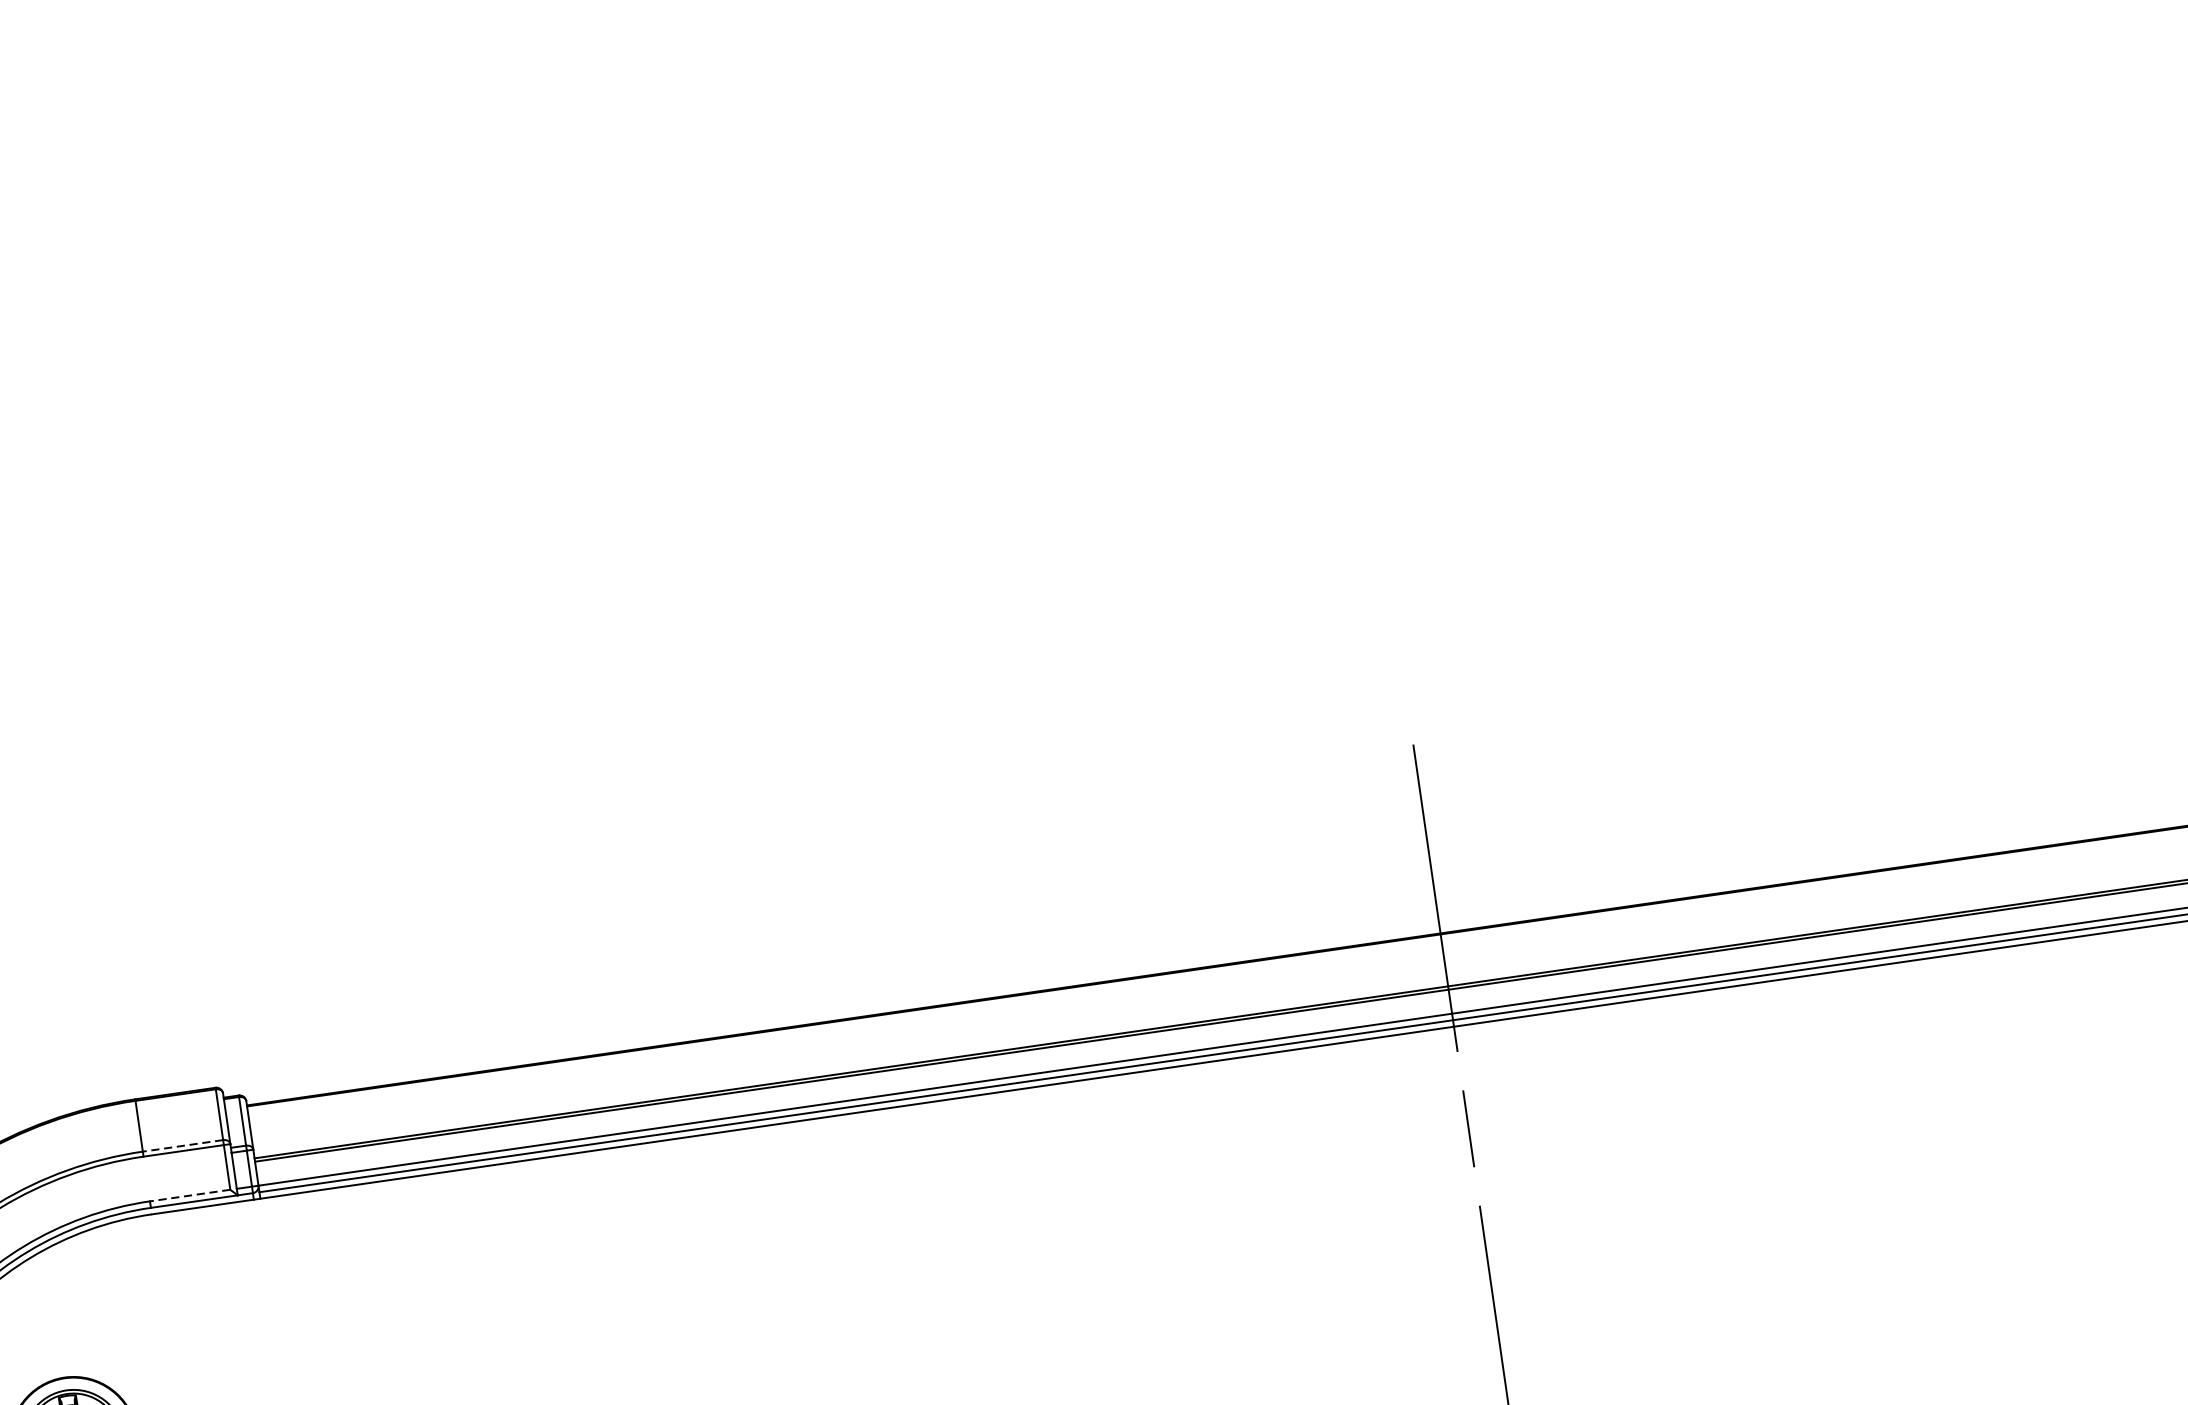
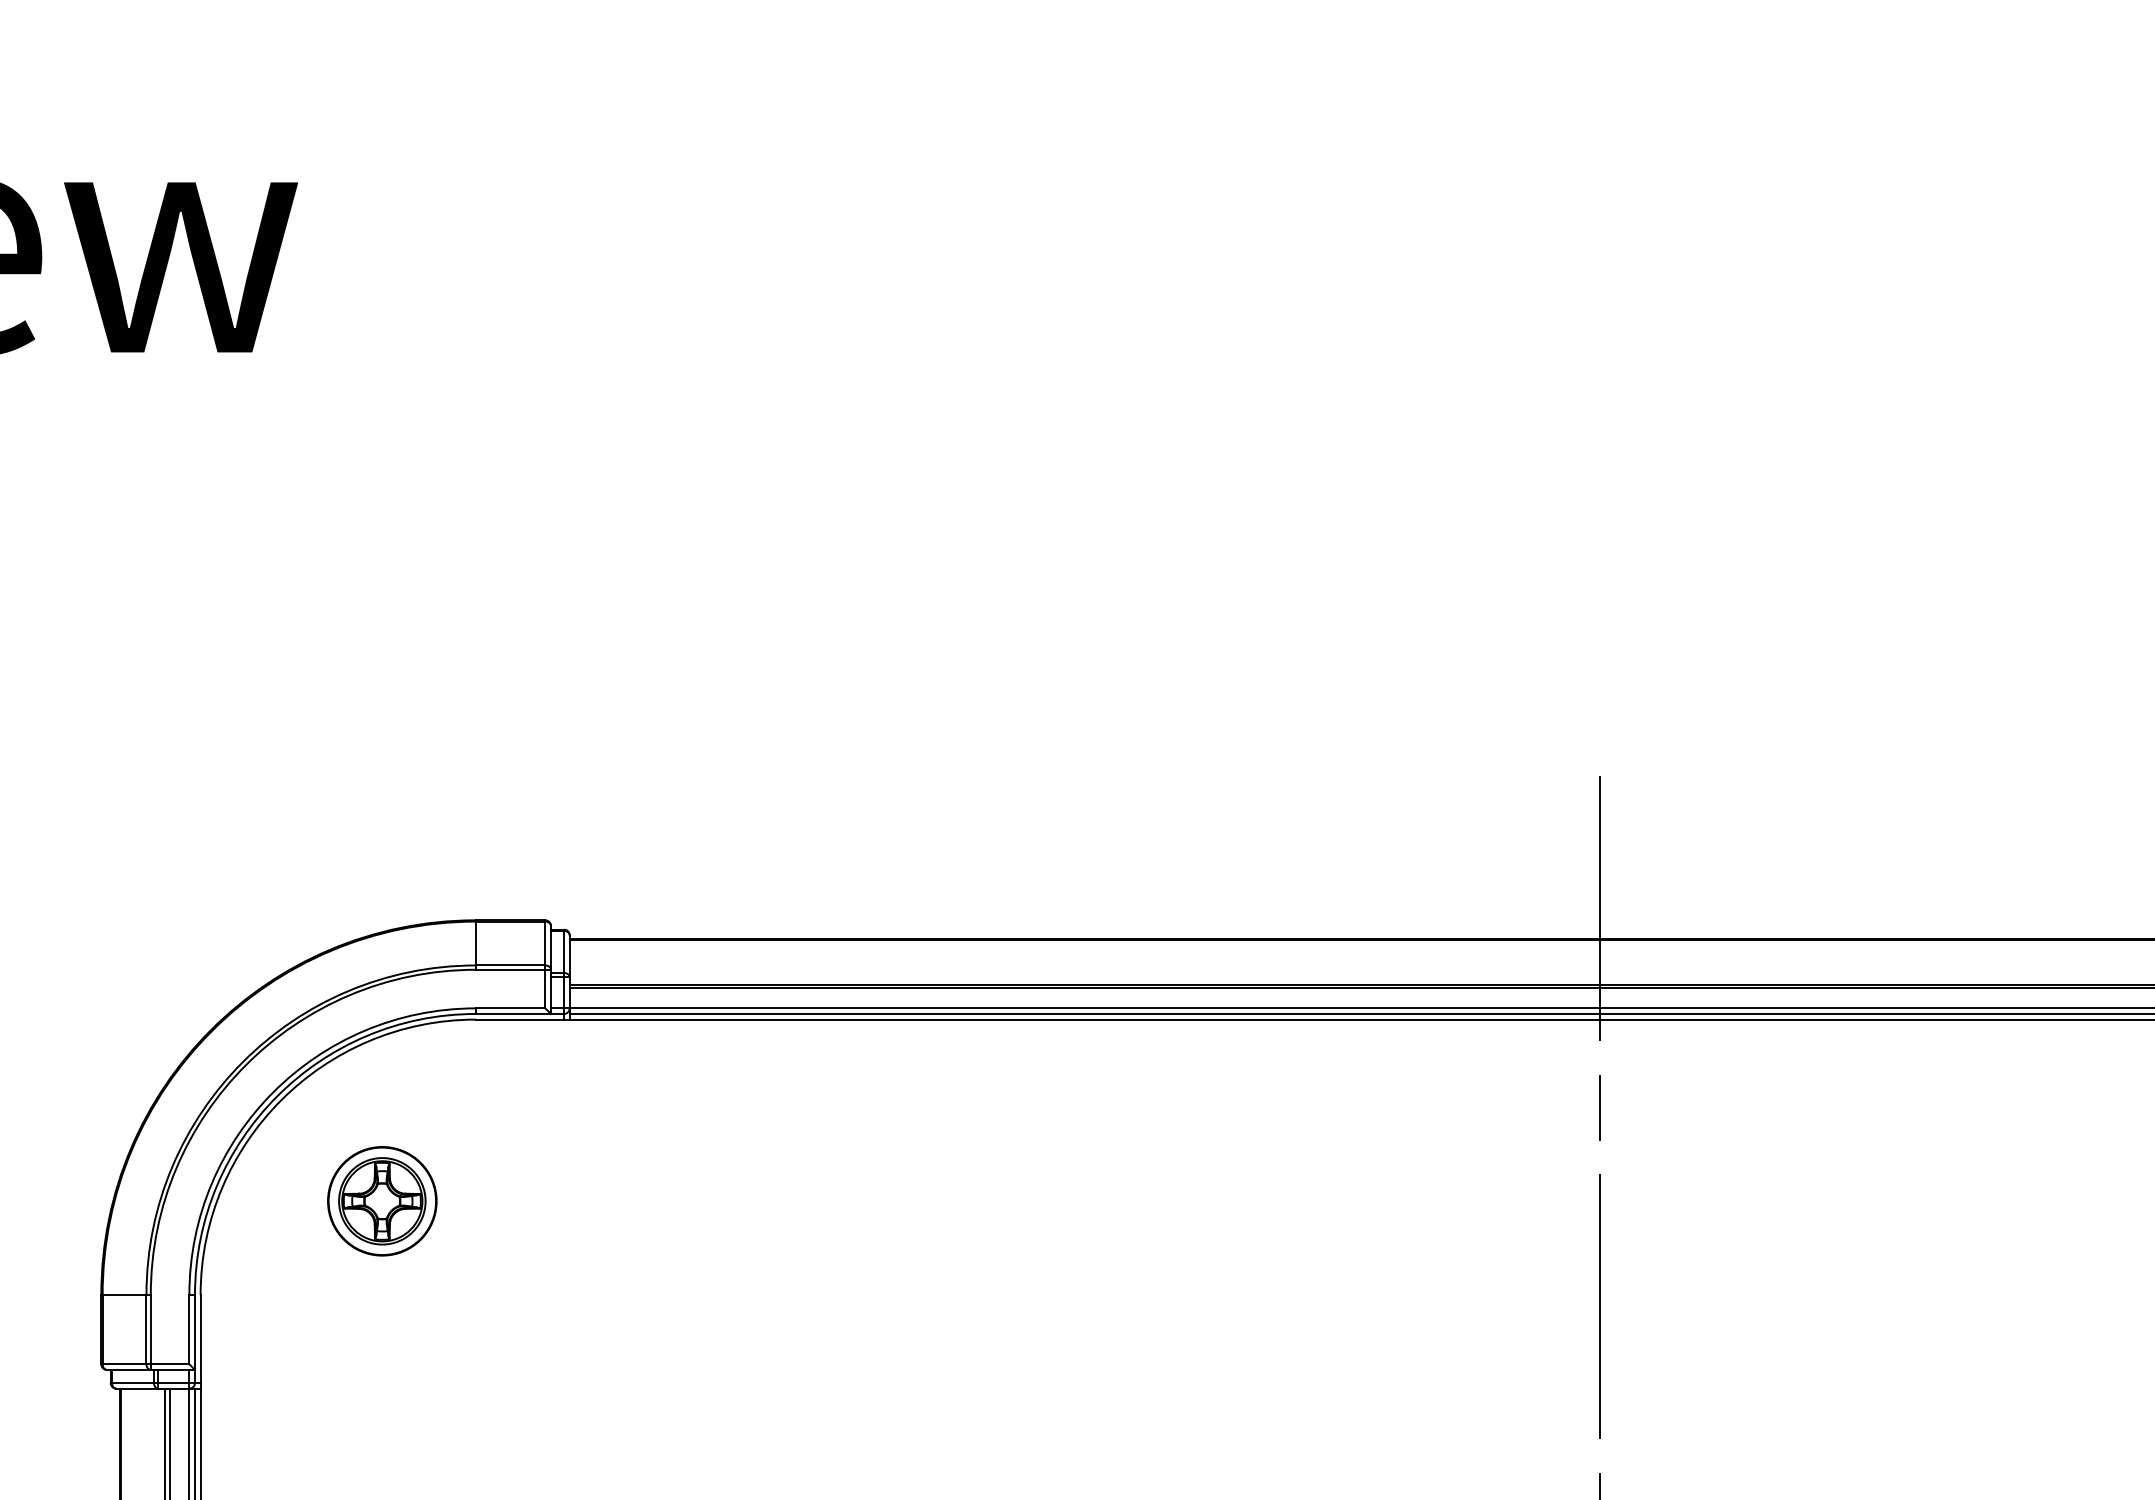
line: (182, 1145) -> (510, 965), dashed -> solid
line: (189, 1195) -> (510, 1008), dashed -> solid

